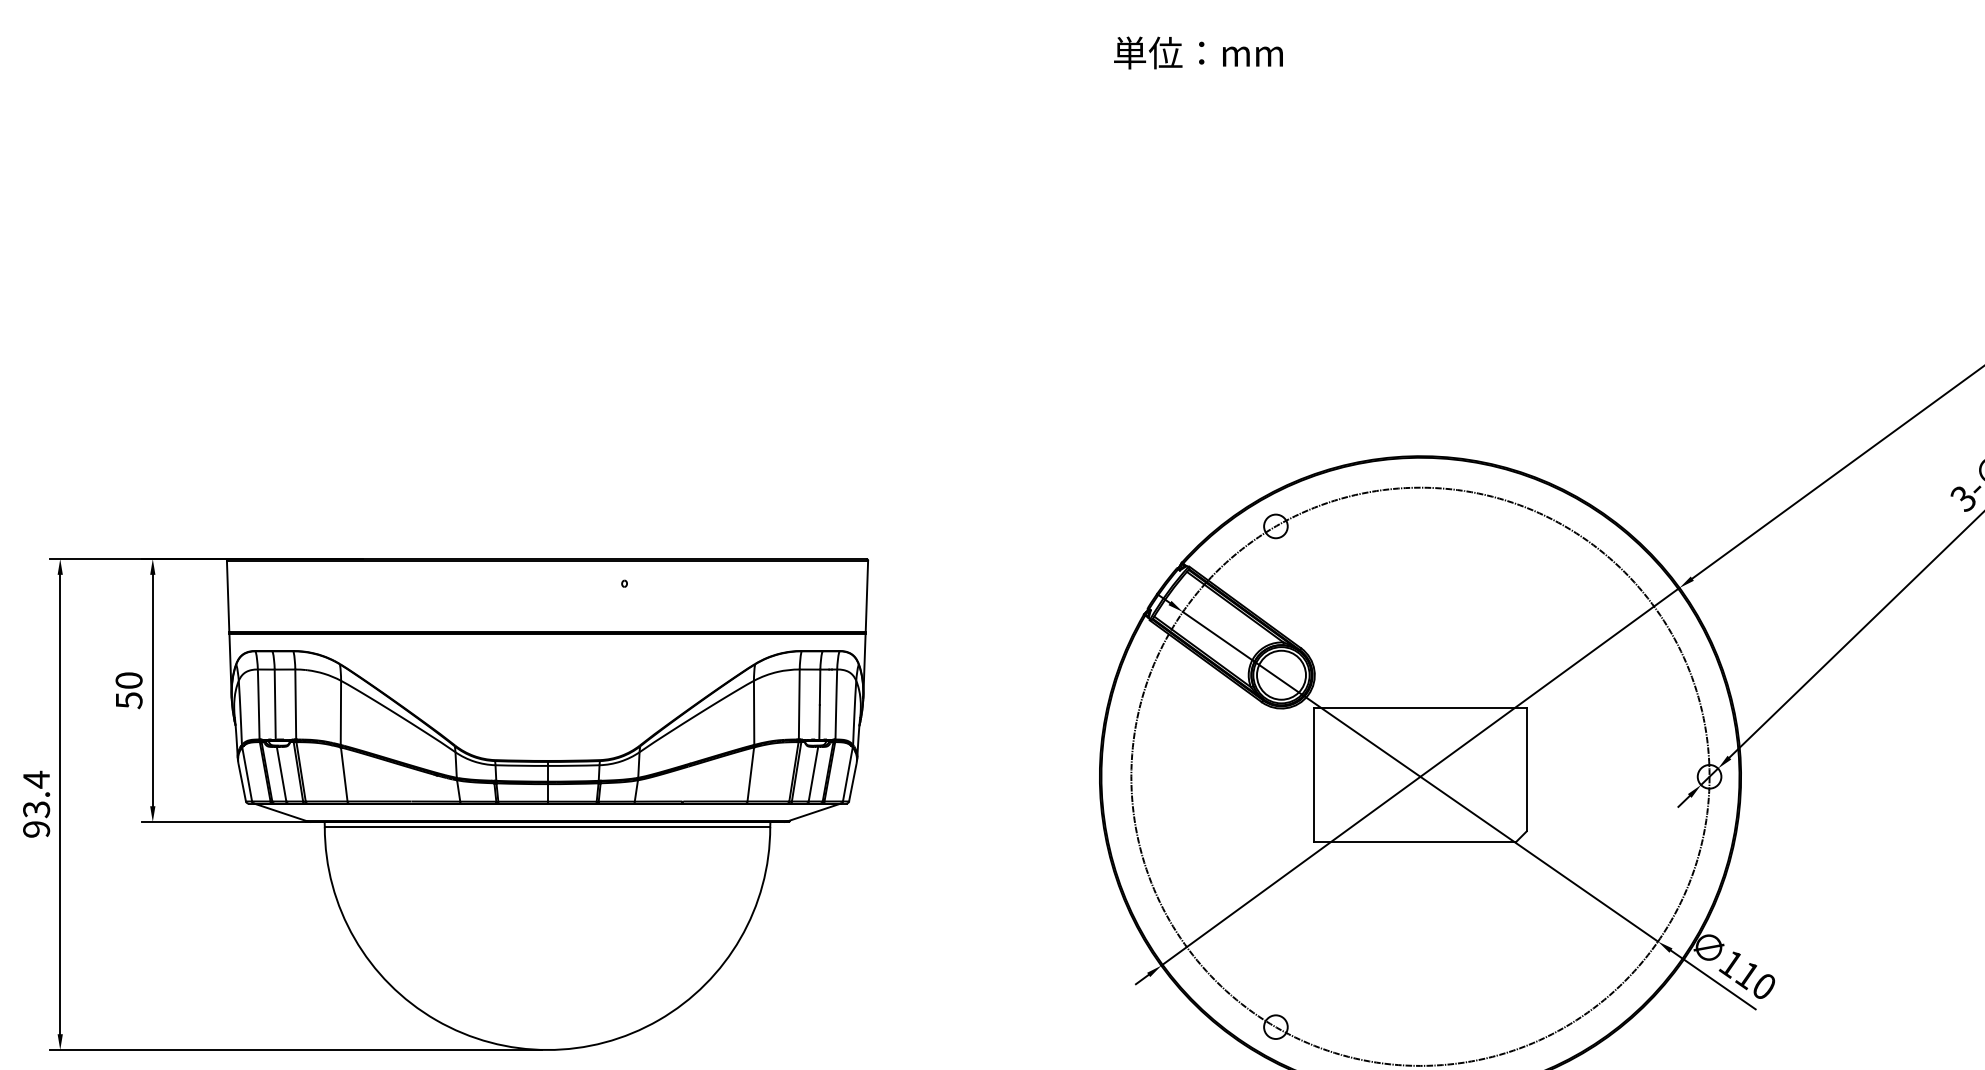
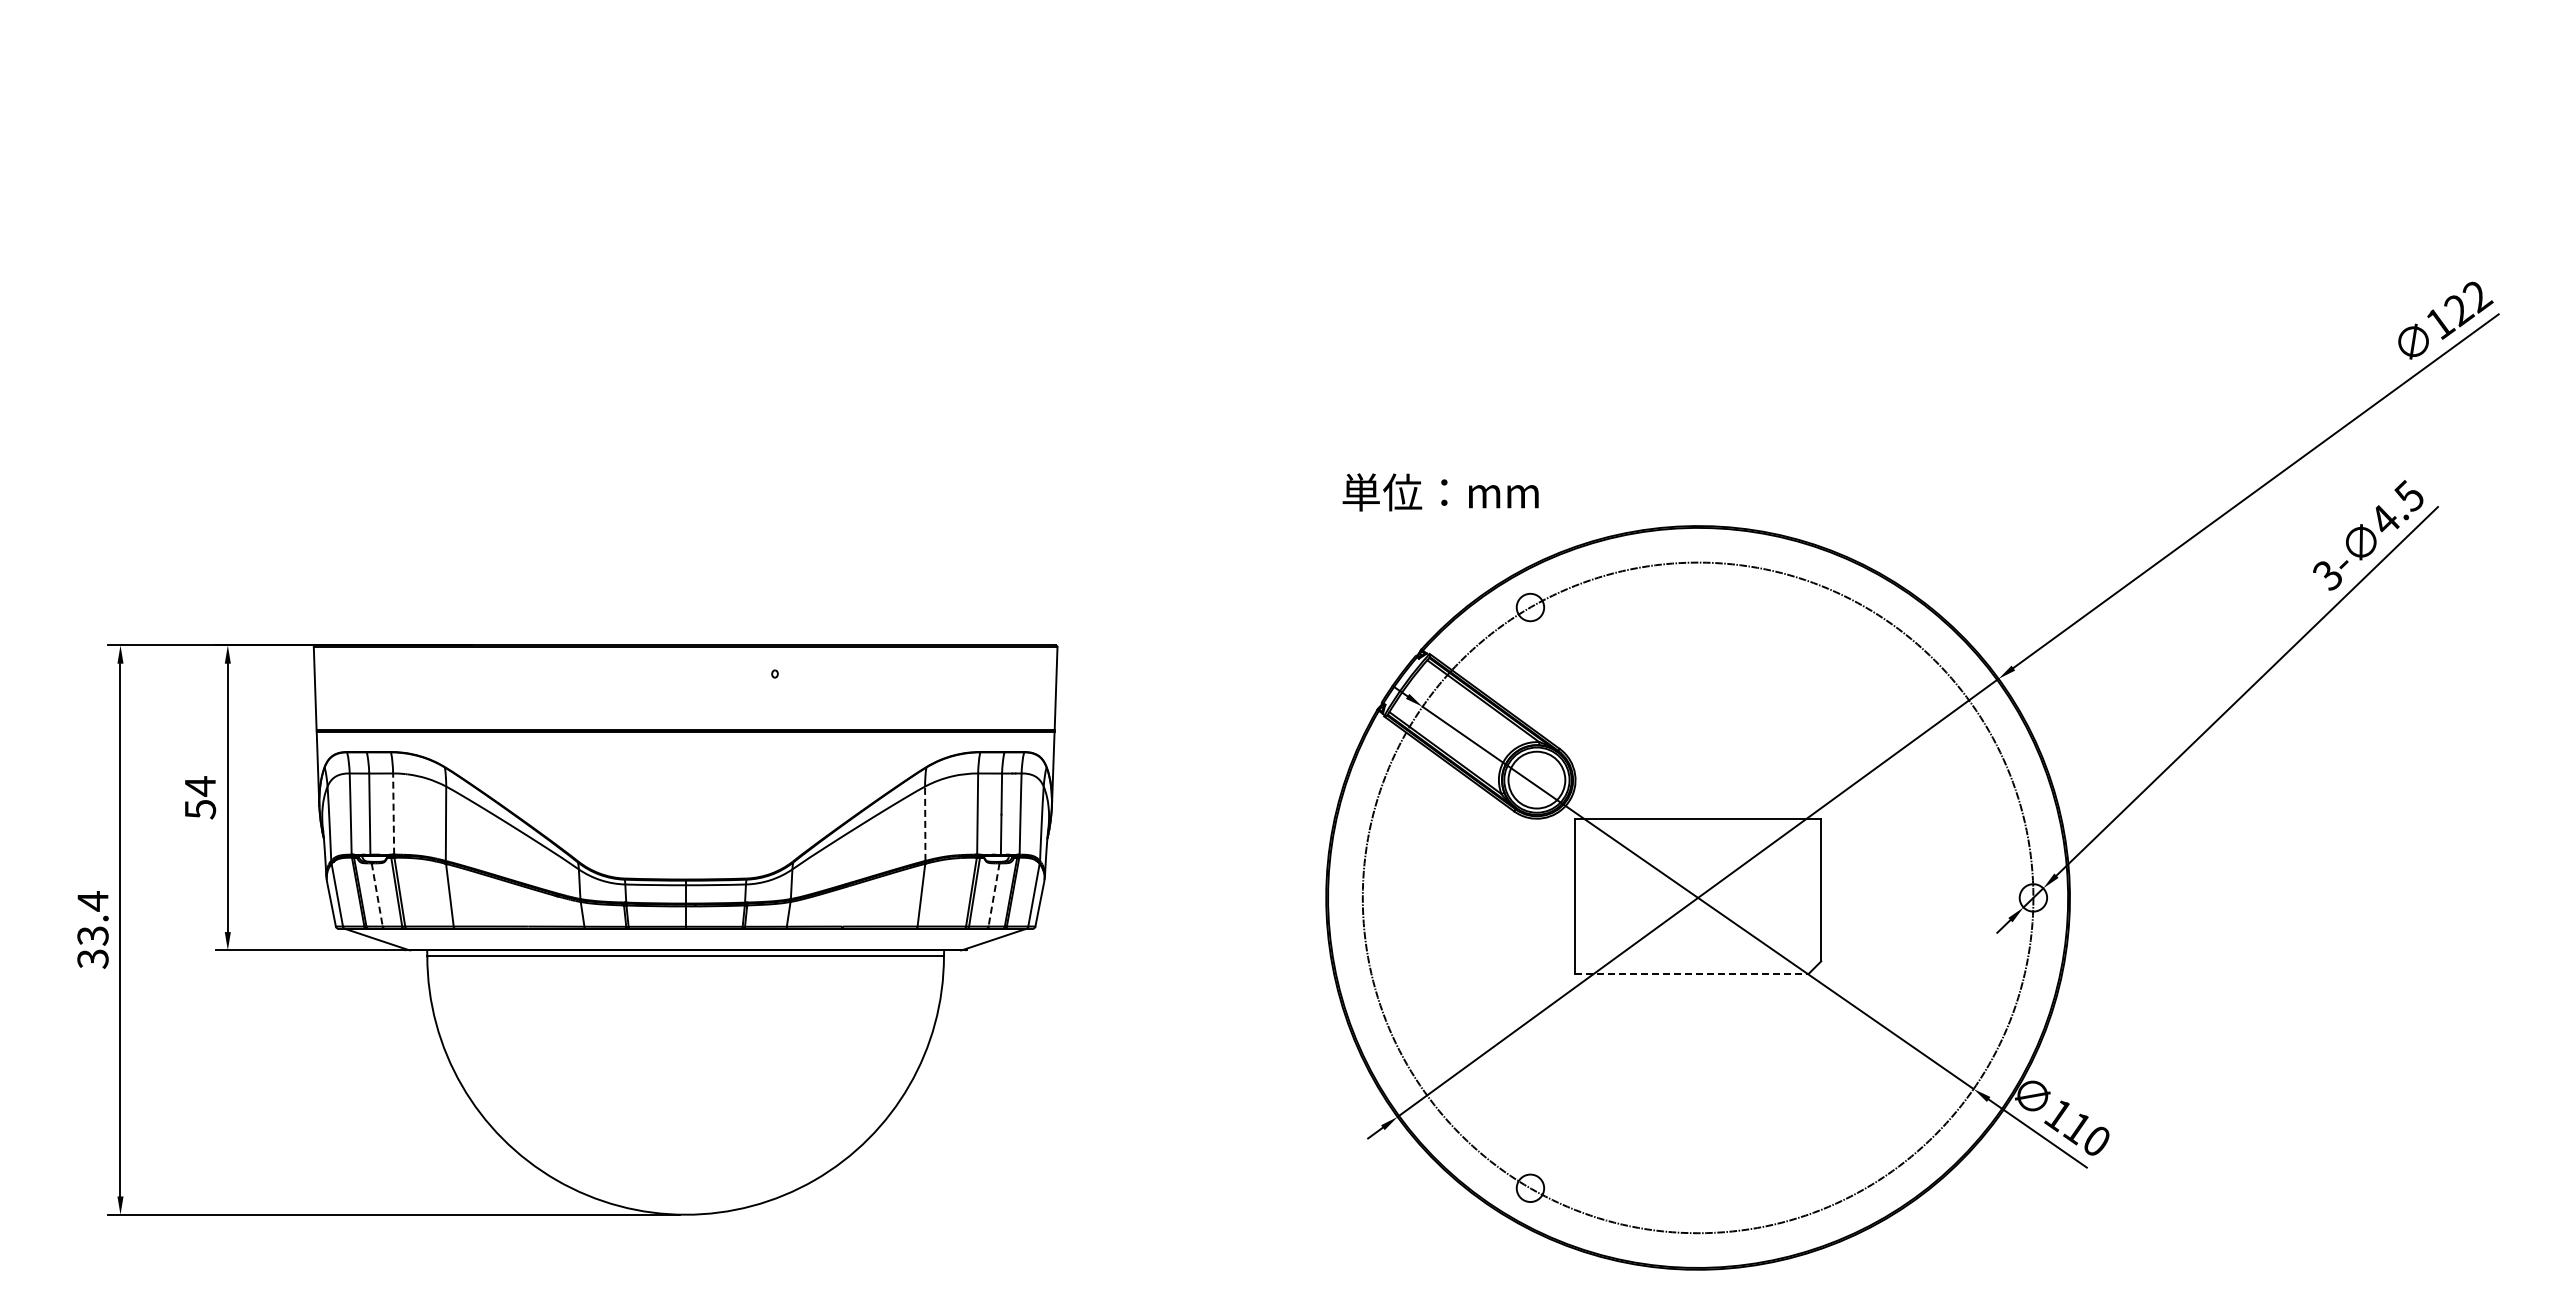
text: (1198, 53) -> (1440, 492), moved
text: (129, 680) -> (200, 786), 50 -> 54
line: (295, 704) -> (393, 814), solid -> dashed
line: (754, 712) -> (925, 823), solid -> dashed
line: (281, 774) -> (377, 895), solid -> dashed
line: (812, 774) -> (993, 895), solid -> dashed
text: (36, 829) -> (92, 958), 93.4 -> 33.4
line: (1415, 841) -> (1692, 973), solid -> dashed

